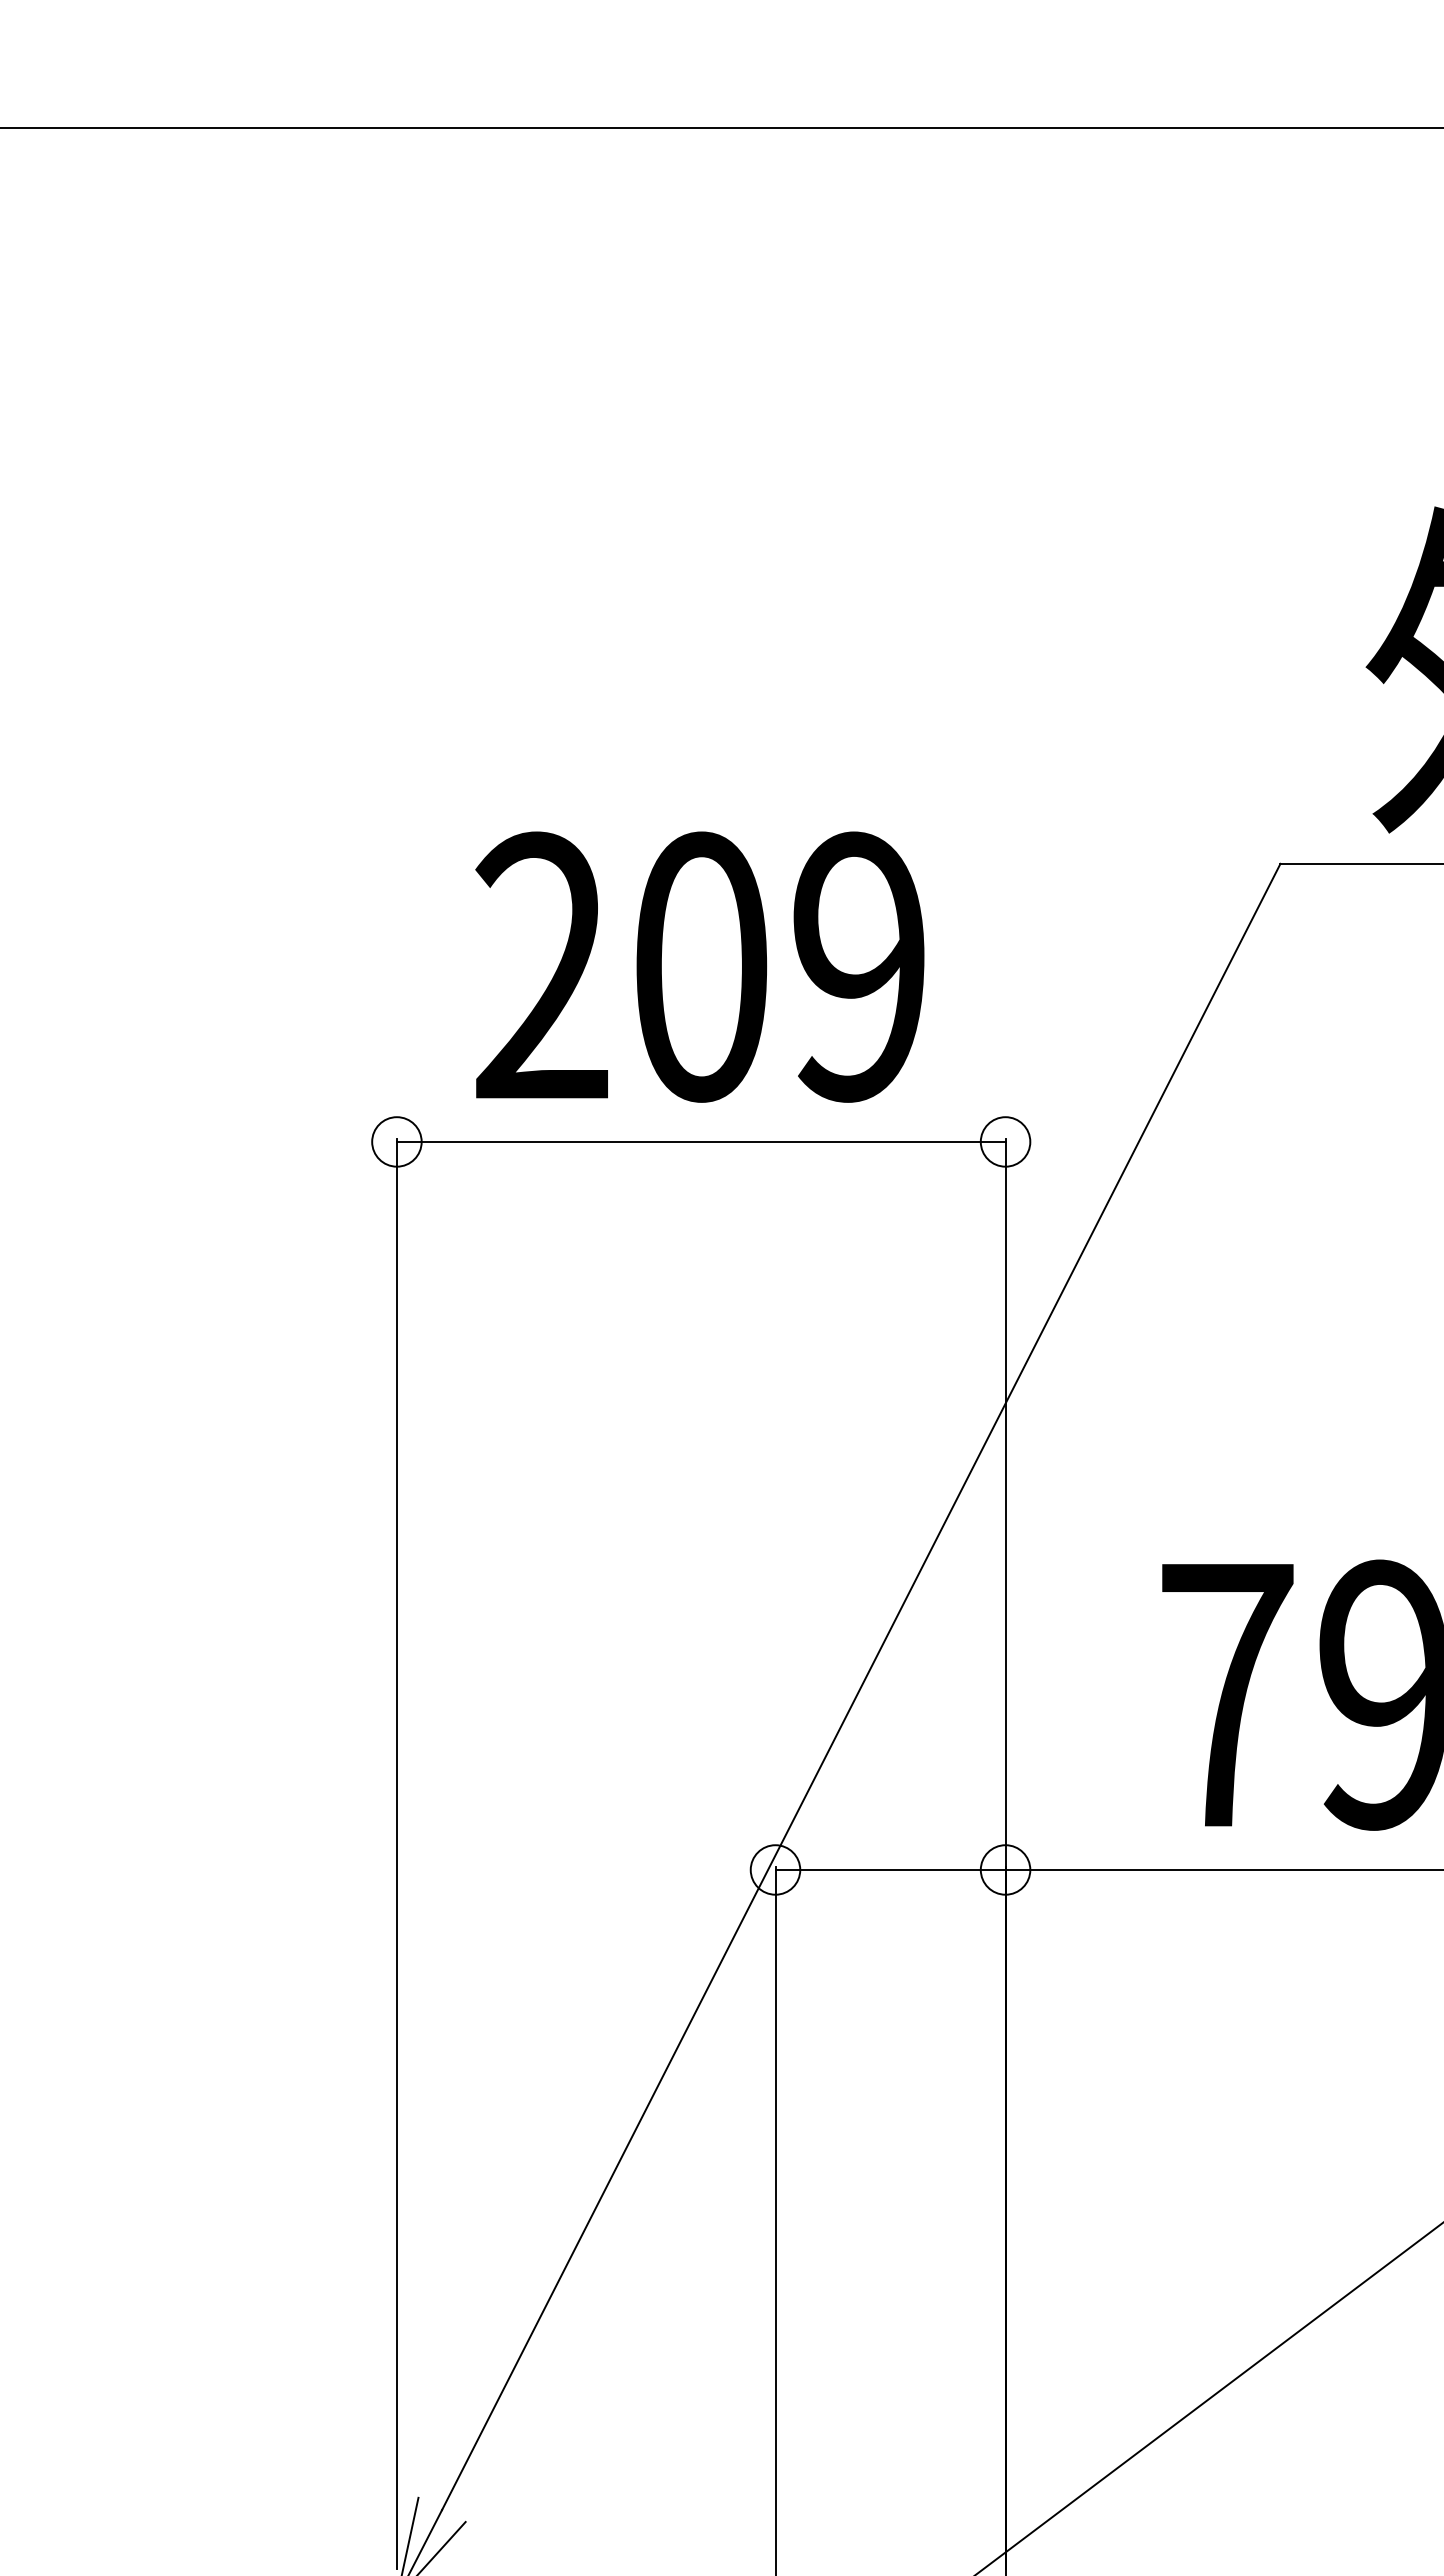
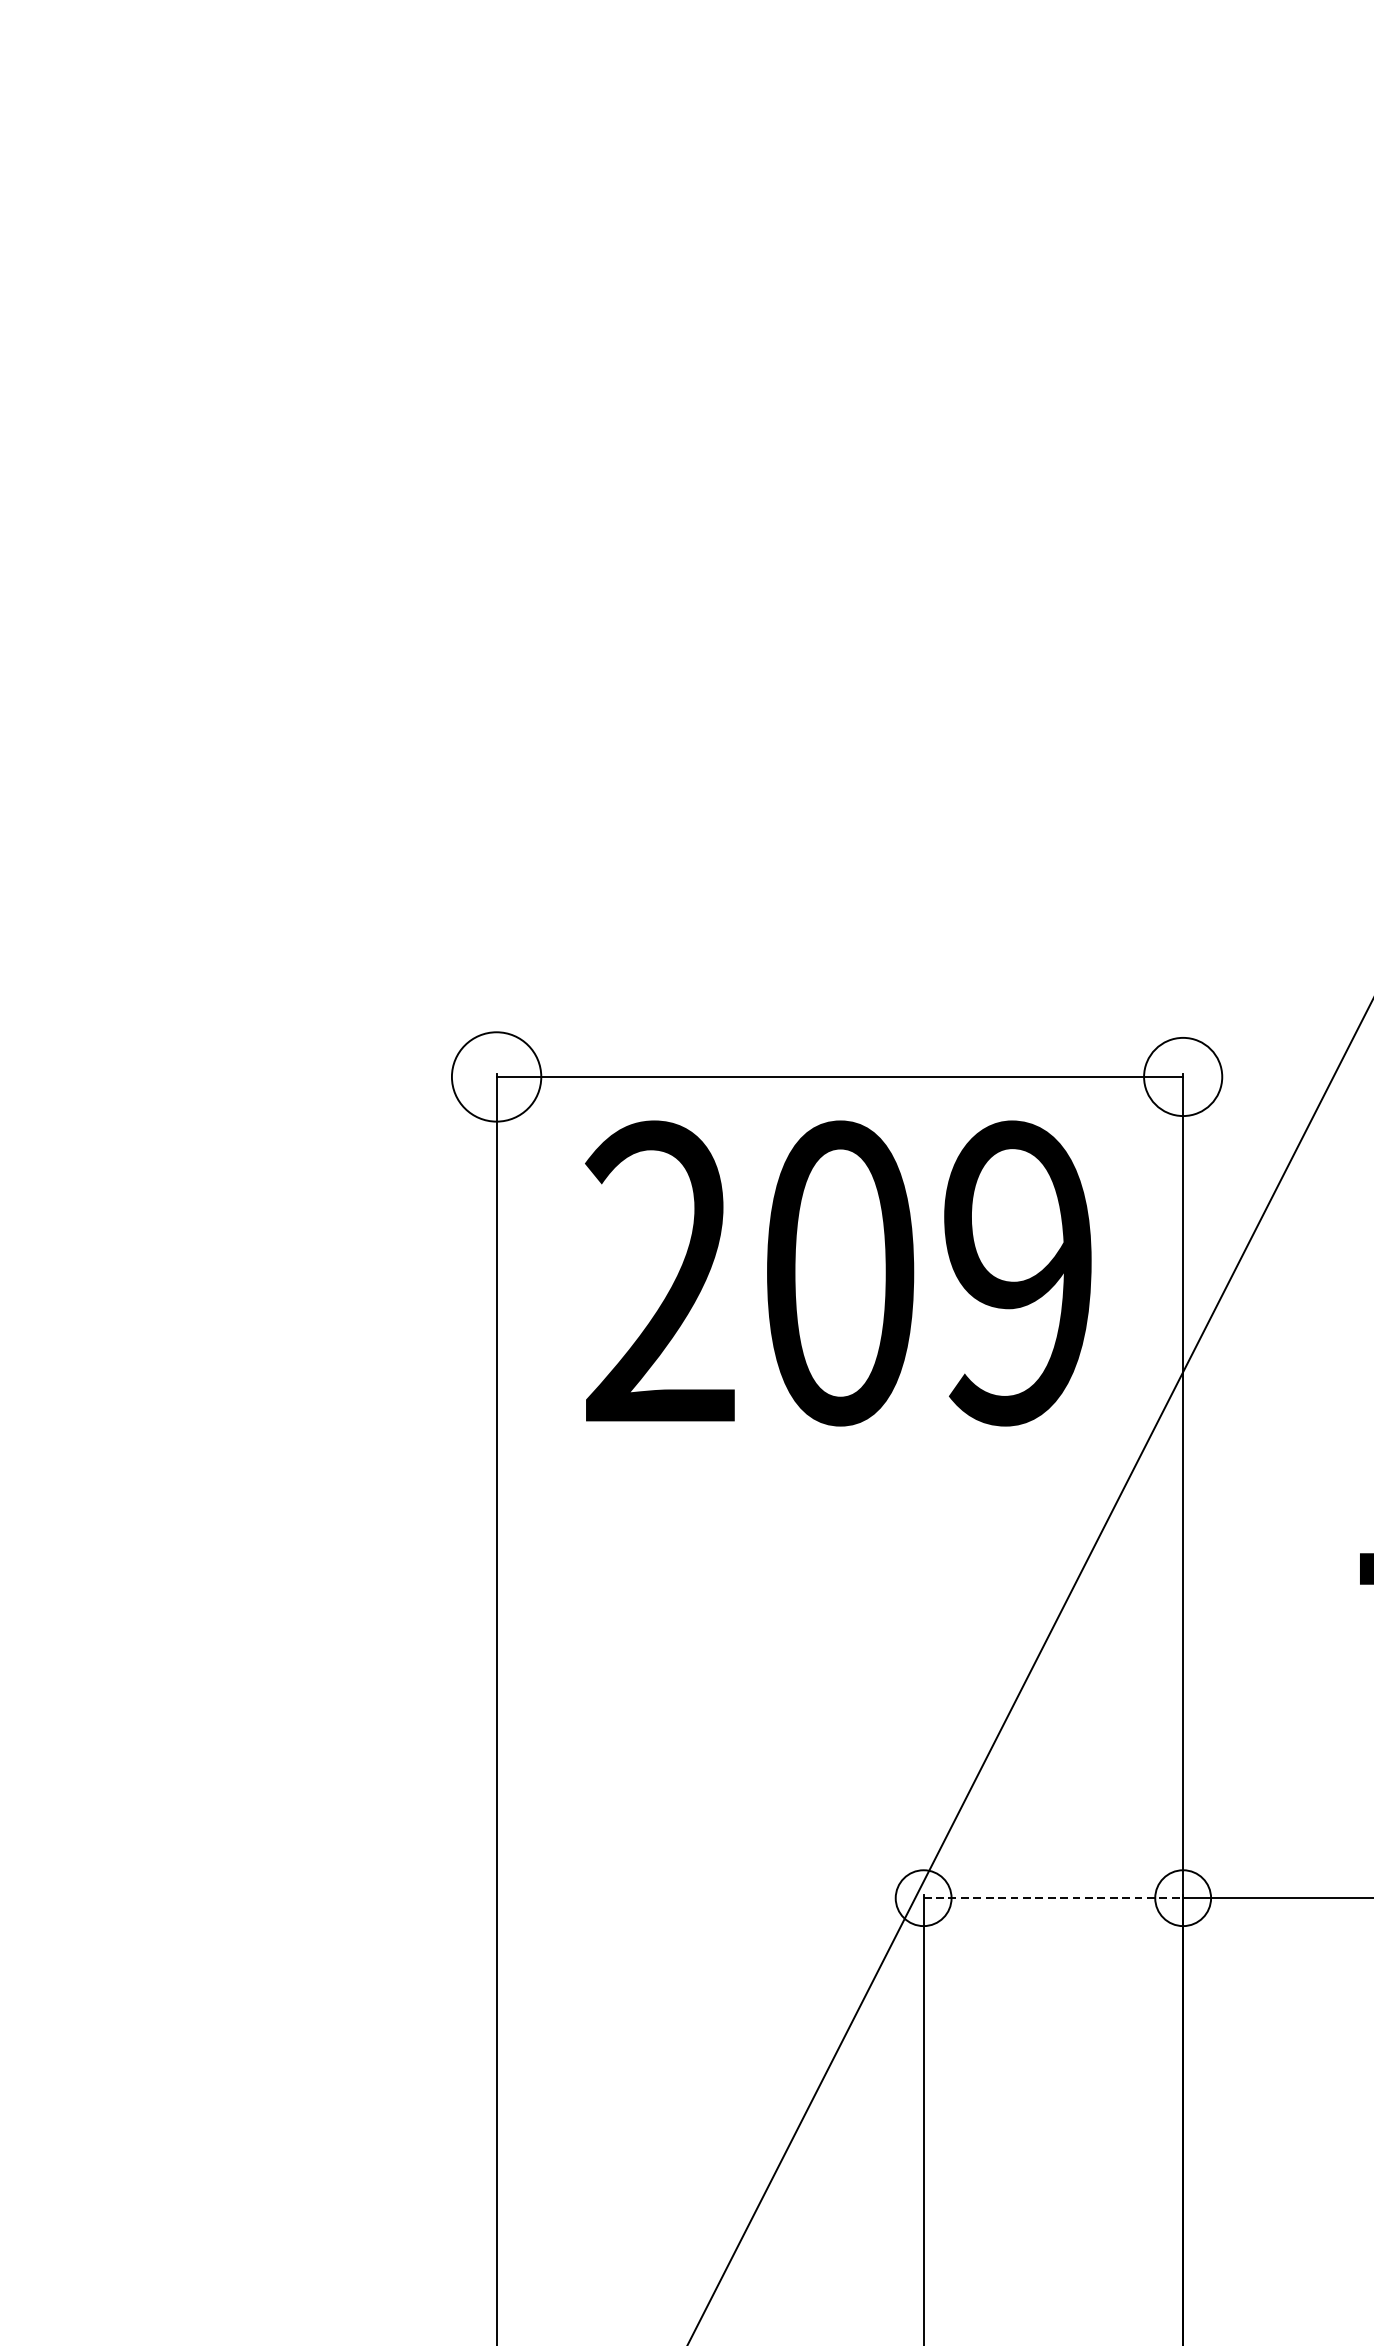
text: (699, 966) -> (837, 1272), moved
circle: (396, 1141) -> (496, 1076), size x1.6
circle: (1005, 1141) -> (1183, 1076), size x1.4
line: (891, 1869) -> (1054, 1897), solid -> dashed

